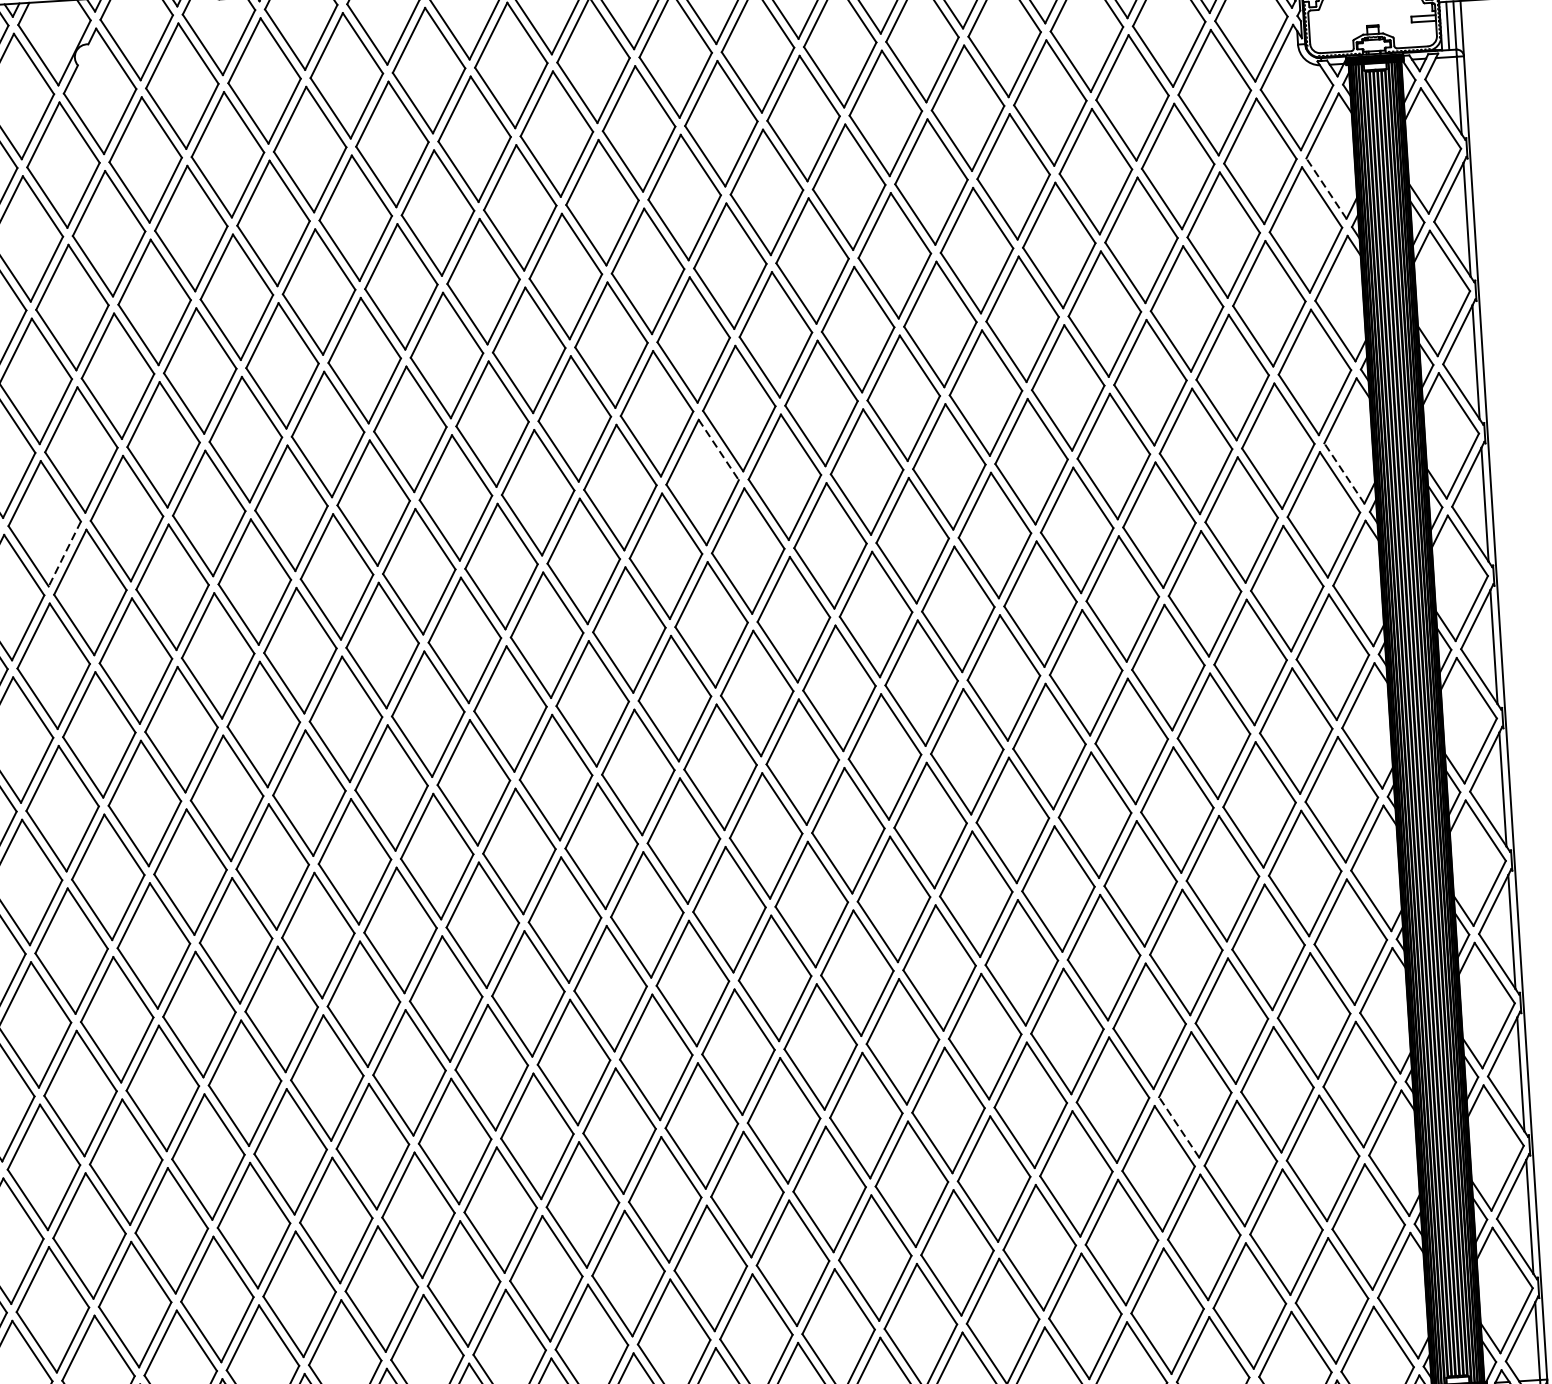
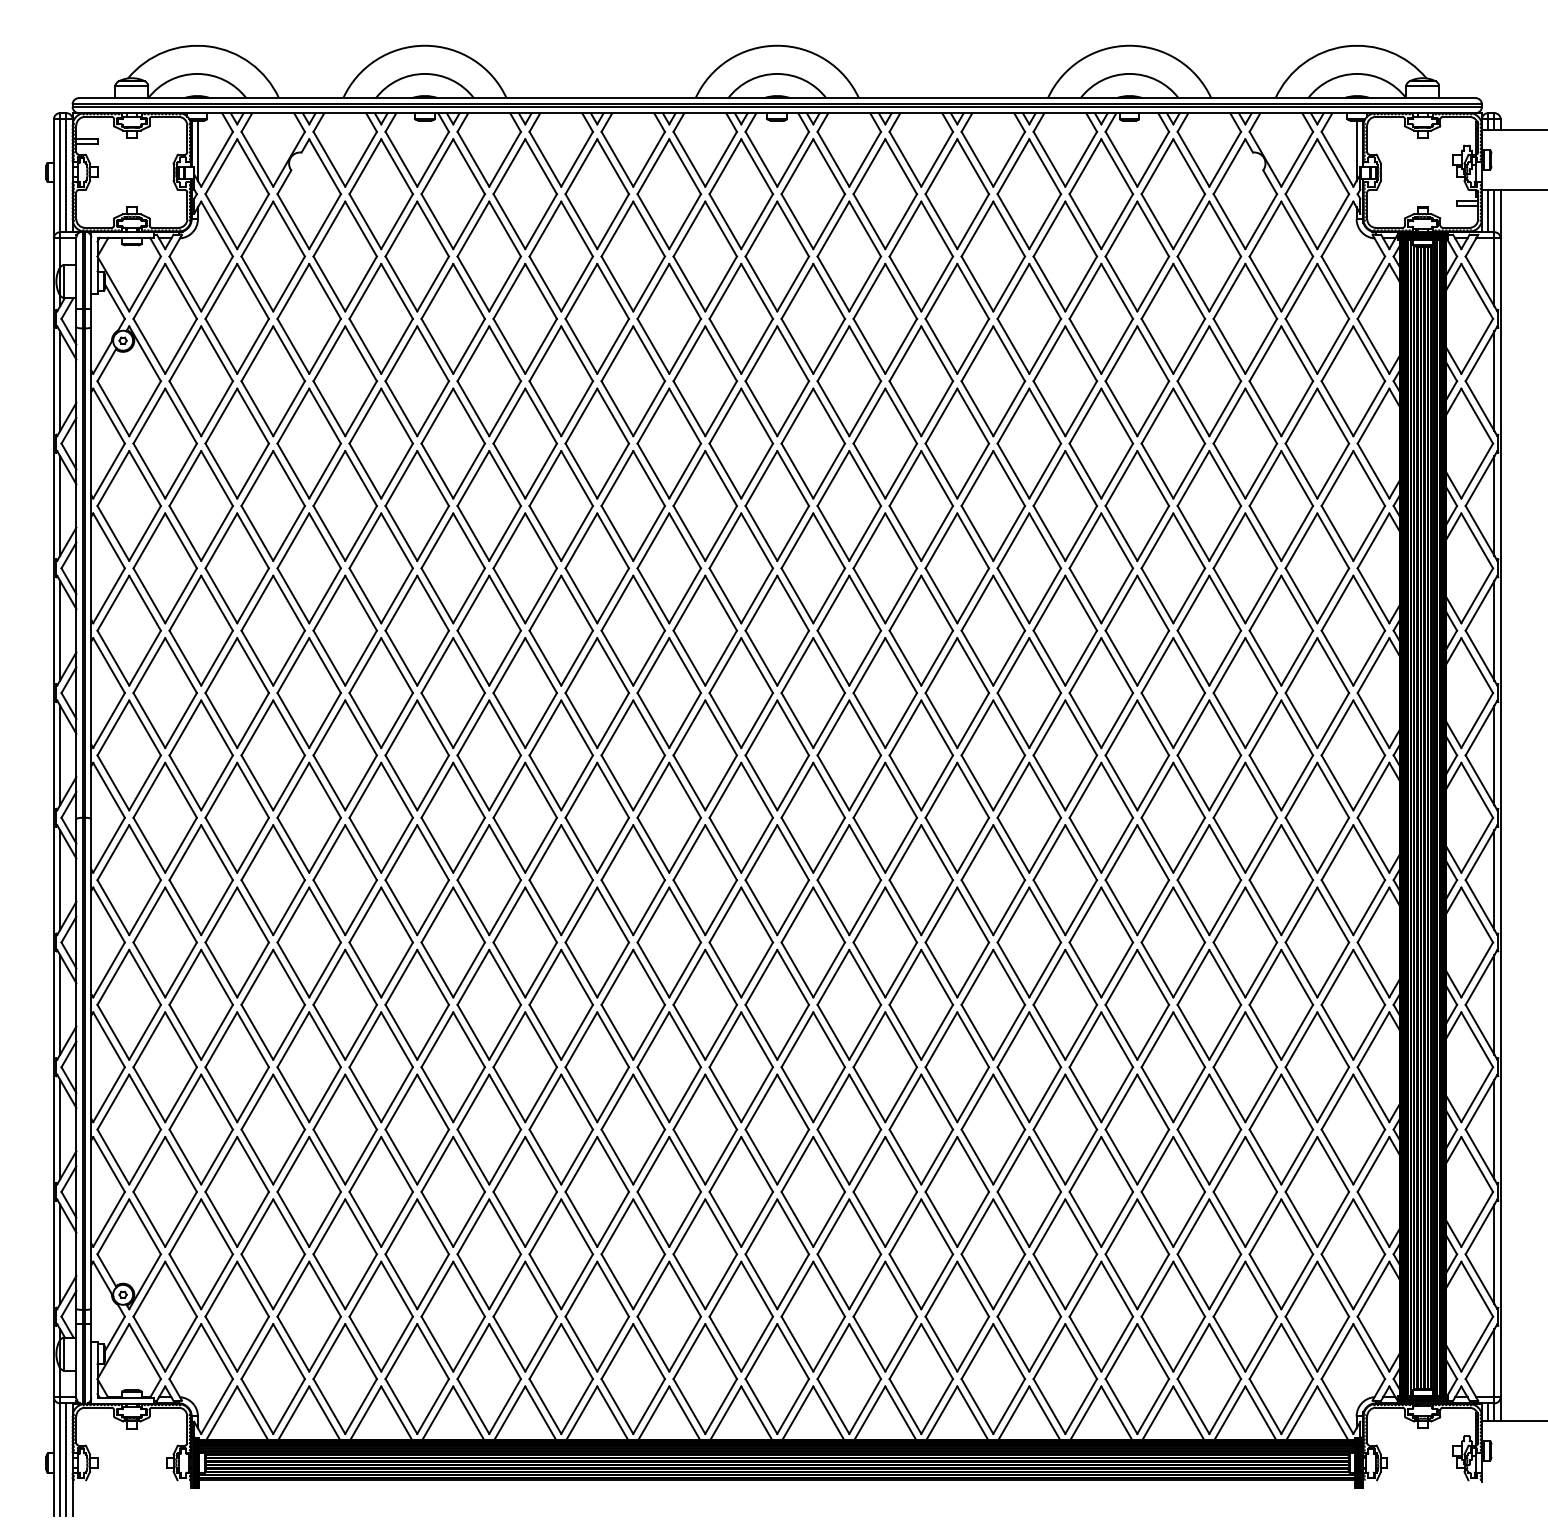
line: (1326, 188) -> (1373, 346), dashed -> solid
line: (719, 449) -> (829, 540), dashed -> solid
line: (1344, 473) -> (1373, 595), dashed -> solid
line: (65, 553) -> (253, 595), dashed -> solid
line: (1179, 1127) -> (1193, 1157), dashed -> solid

